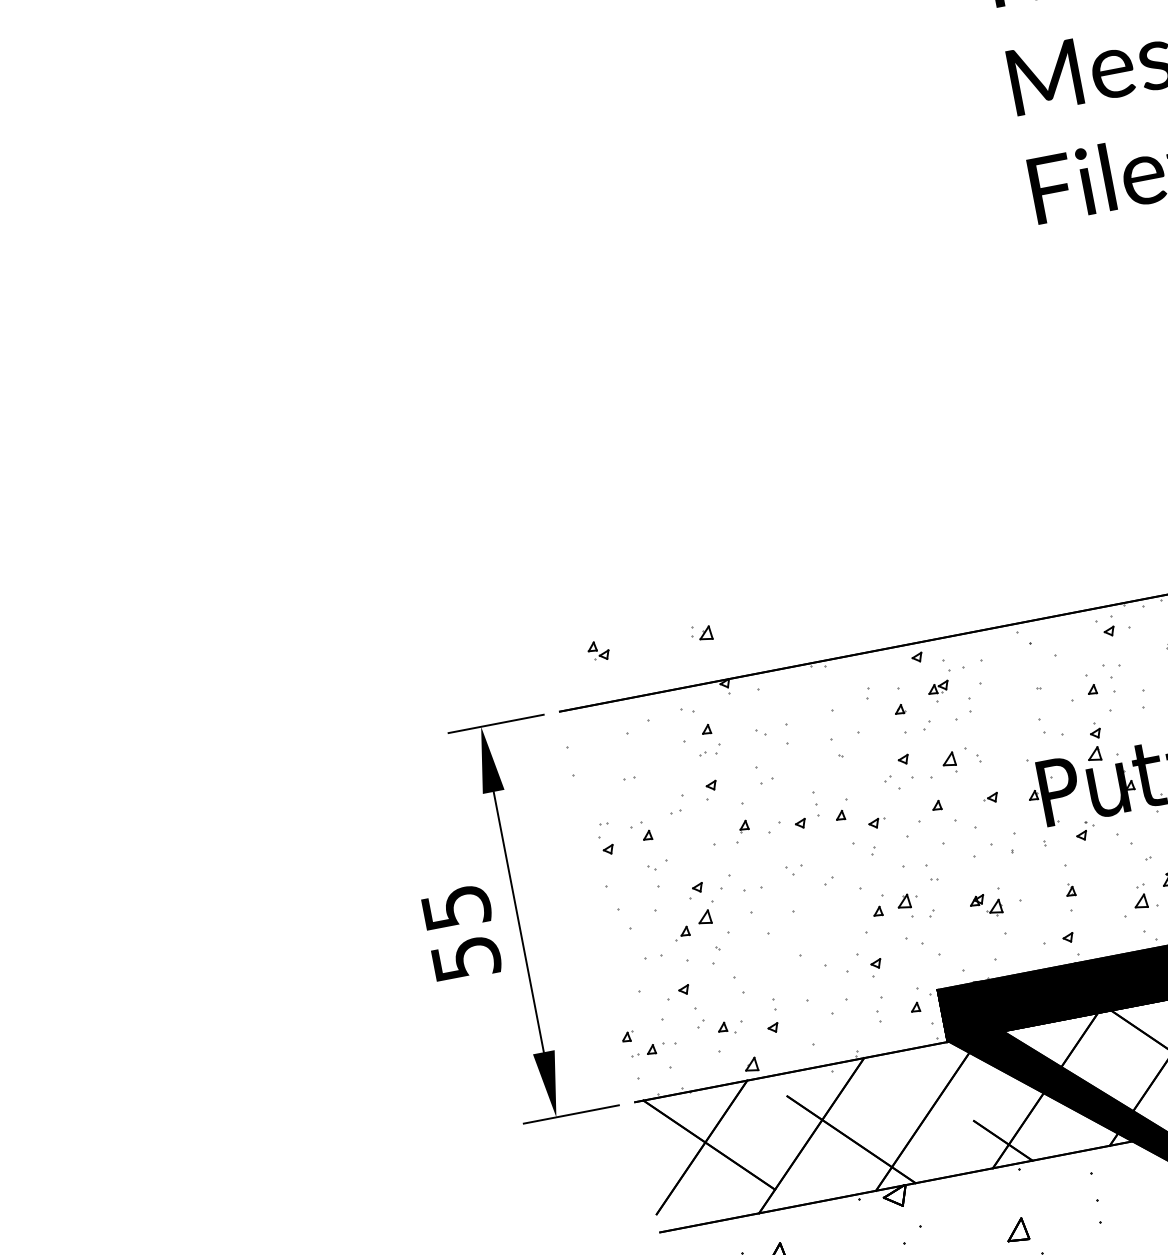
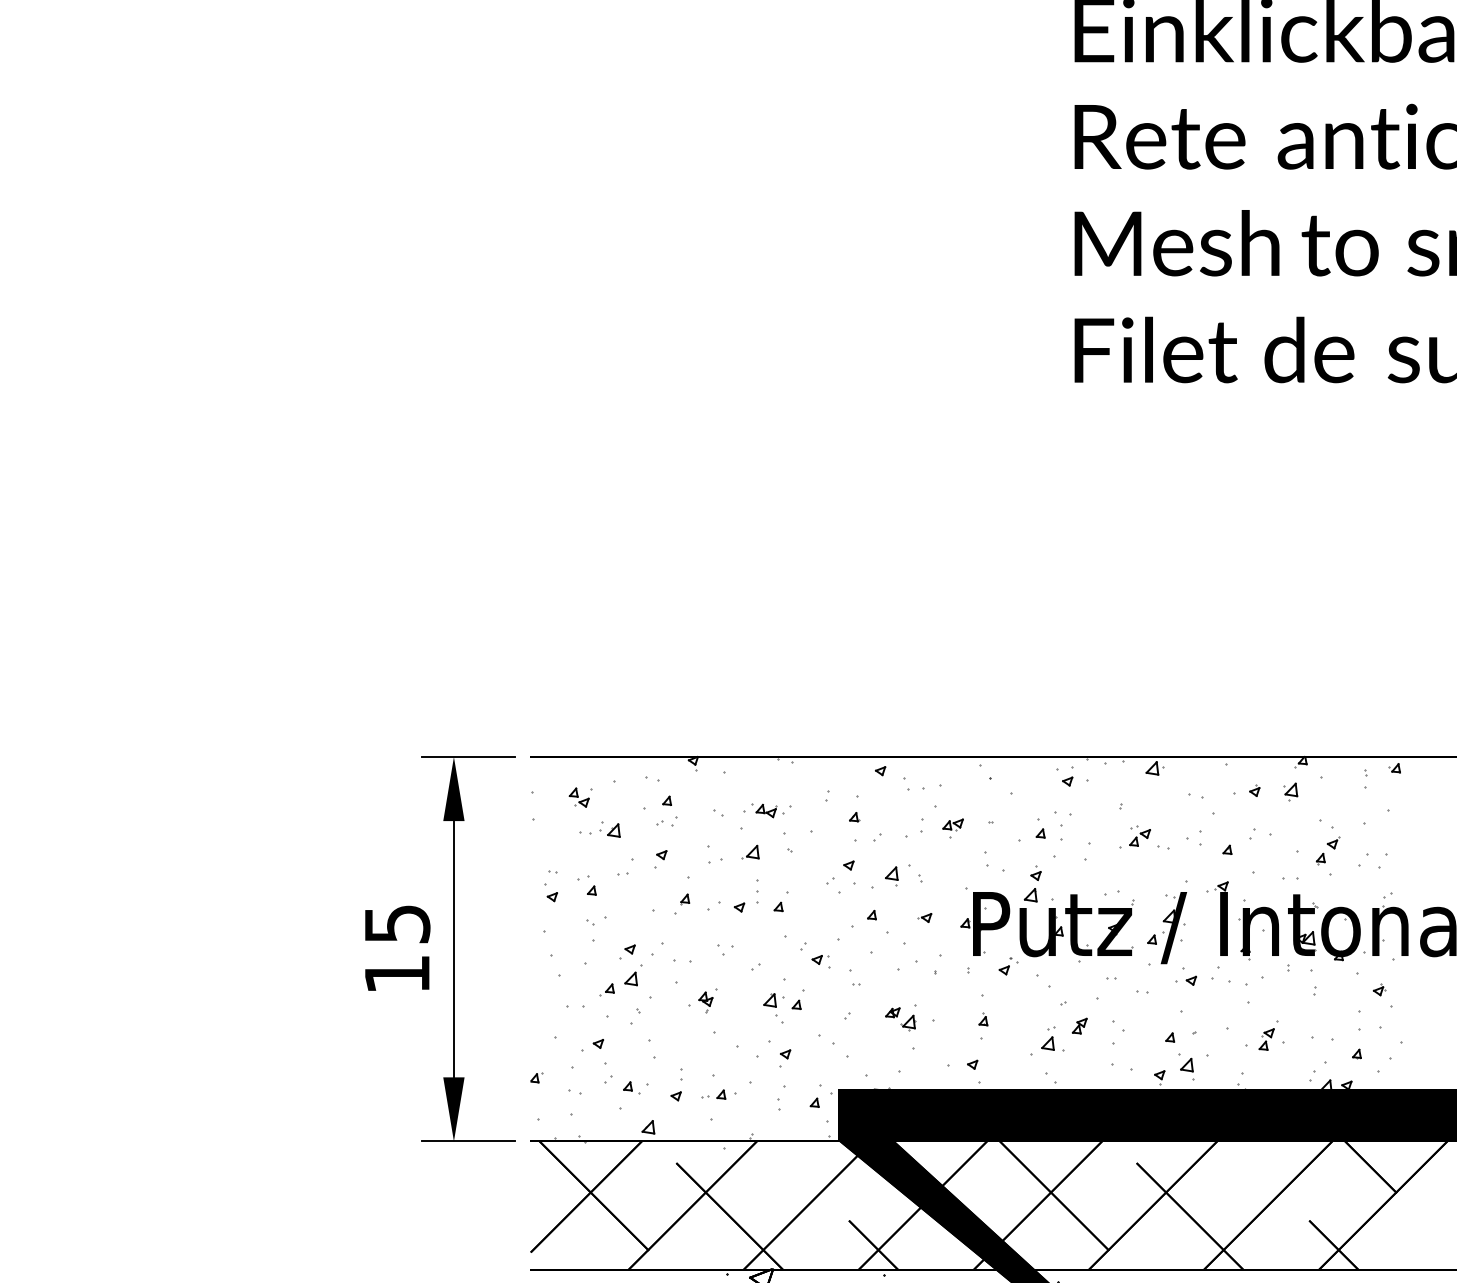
part: (700, 633) -> (609, 829), moved
part: (597, 651) -> (578, 797), moved
part: (938, 691) -> (952, 828), moved
part: (810, 719) -> (767, 810), added
part: (800, 764) -> (750, 851), added
part: (877, 822) -> (820, 959), moved
part: (908, 905) -> (773, 1004), moved
part: (784, 926) -> (705, 1002), added
text: (466, 958) -> (397, 974), 55 -> 15
part: (643, 1051) -> (713, 1094), moved

